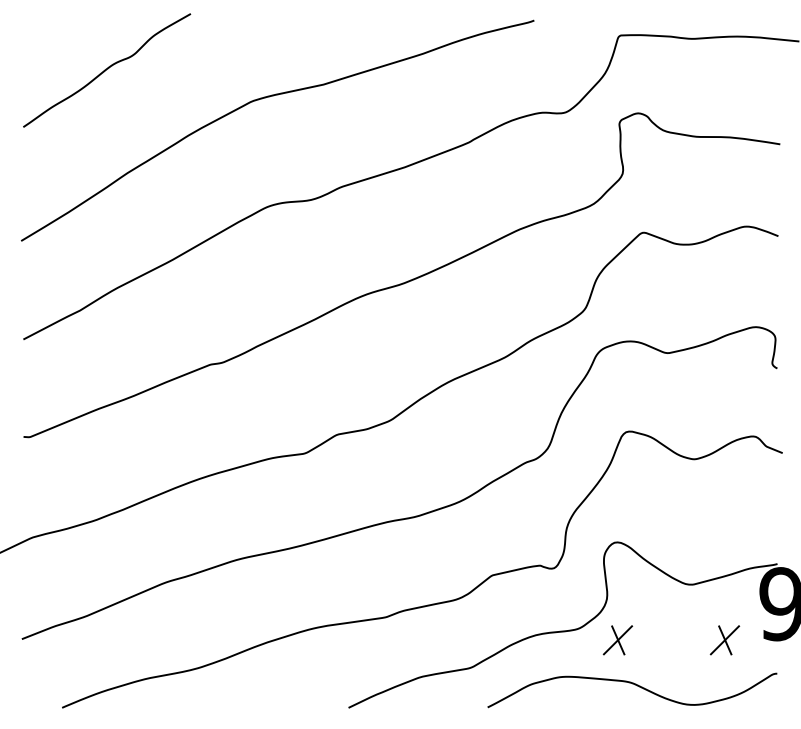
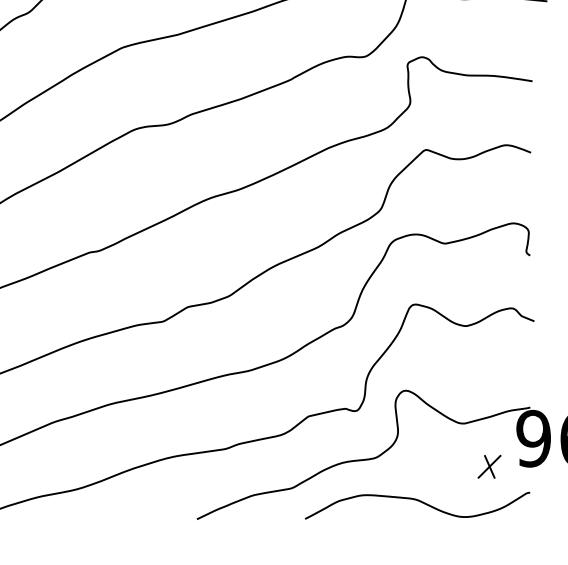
part: (617, 640) -> (406, 466), removed

